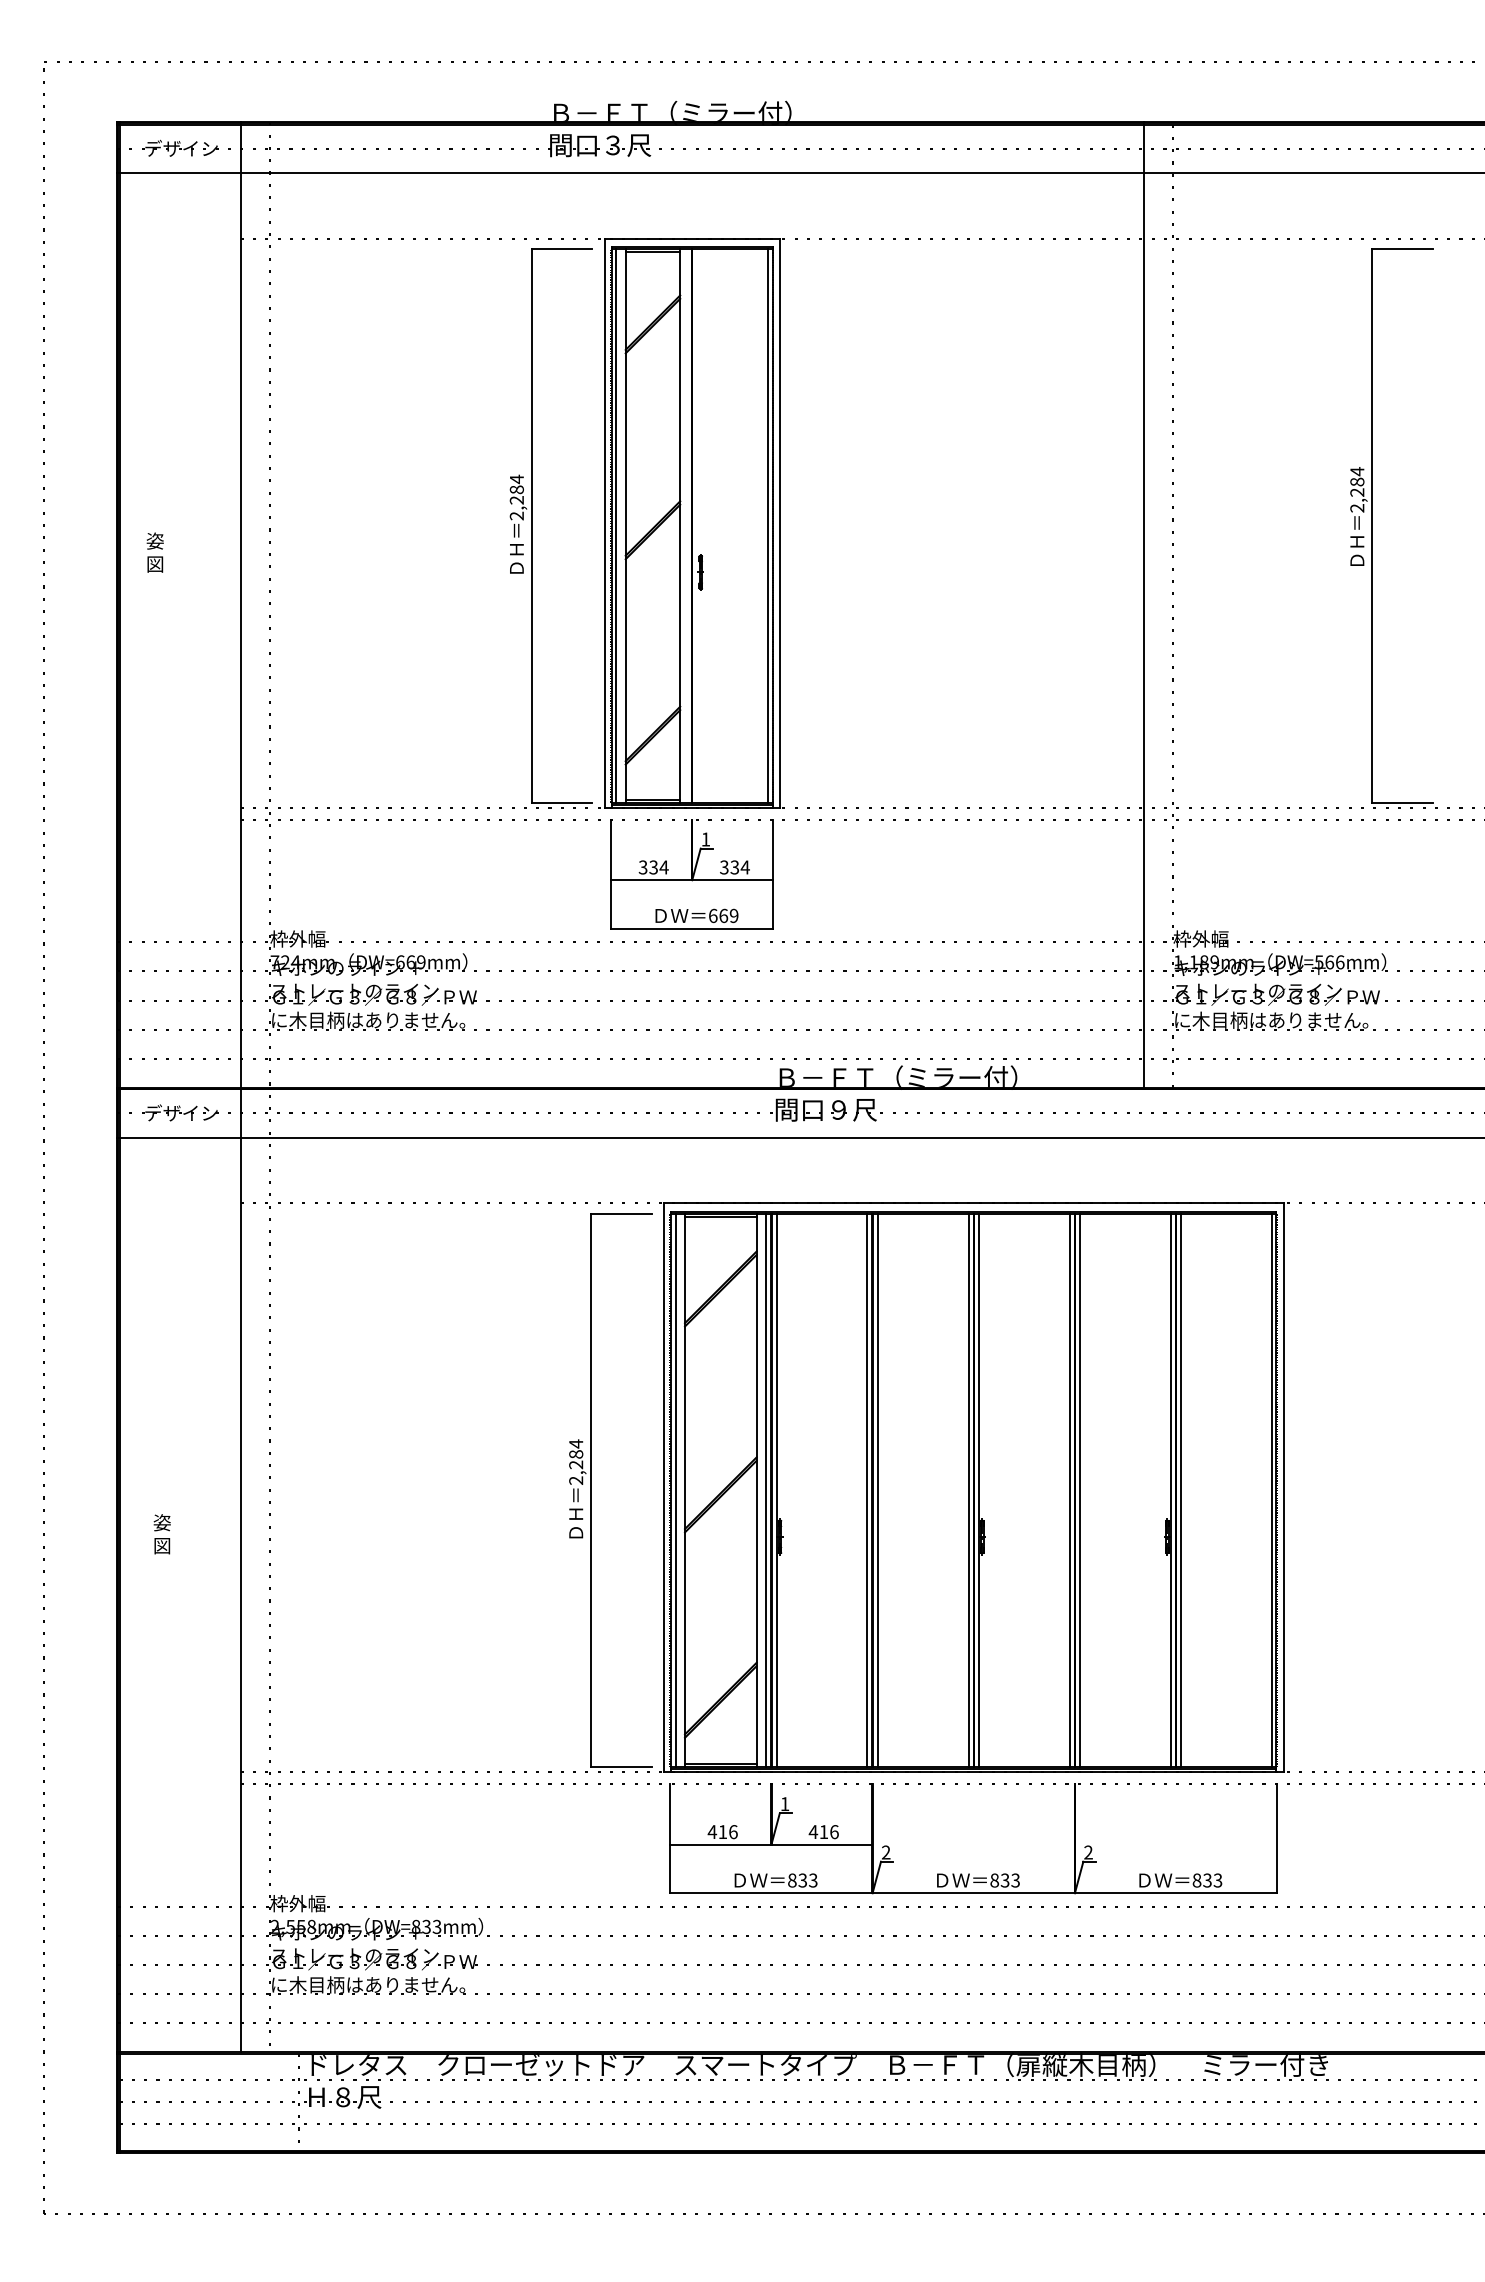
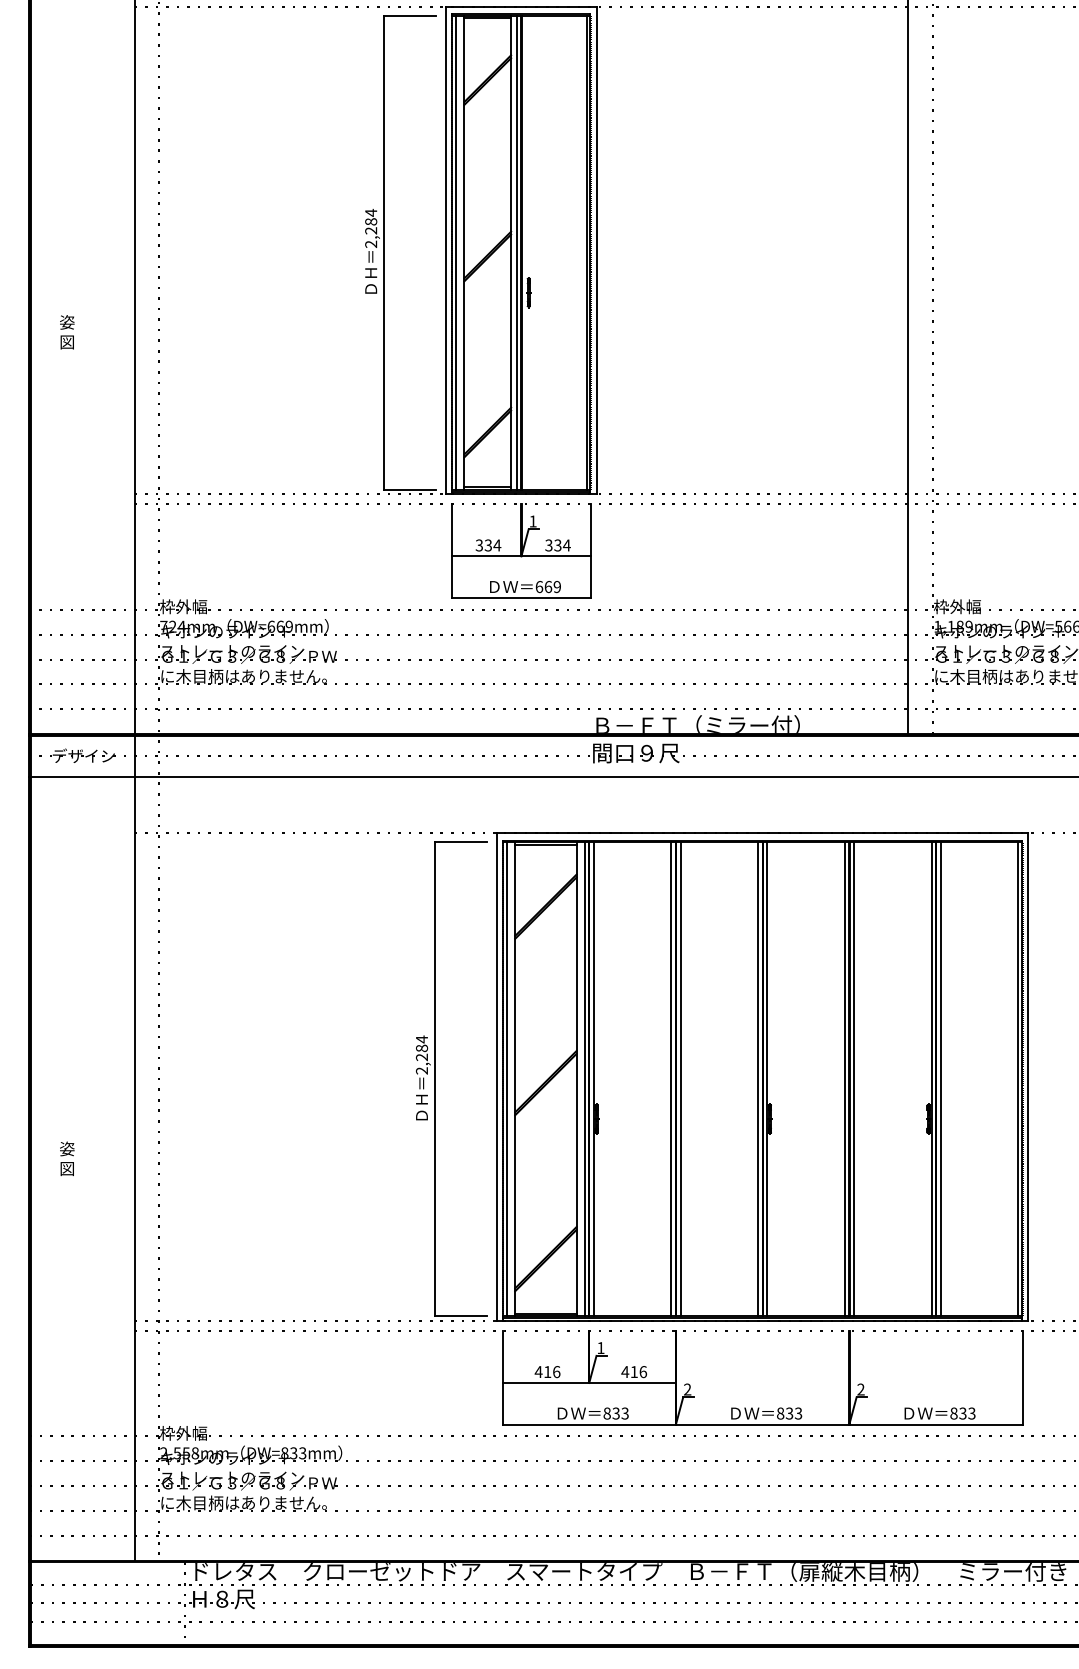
line: (687, 525) -> (517, 252), added
text: (154, 552) -> (66, 332), moved
text: (161, 1534) -> (66, 1159), moved

